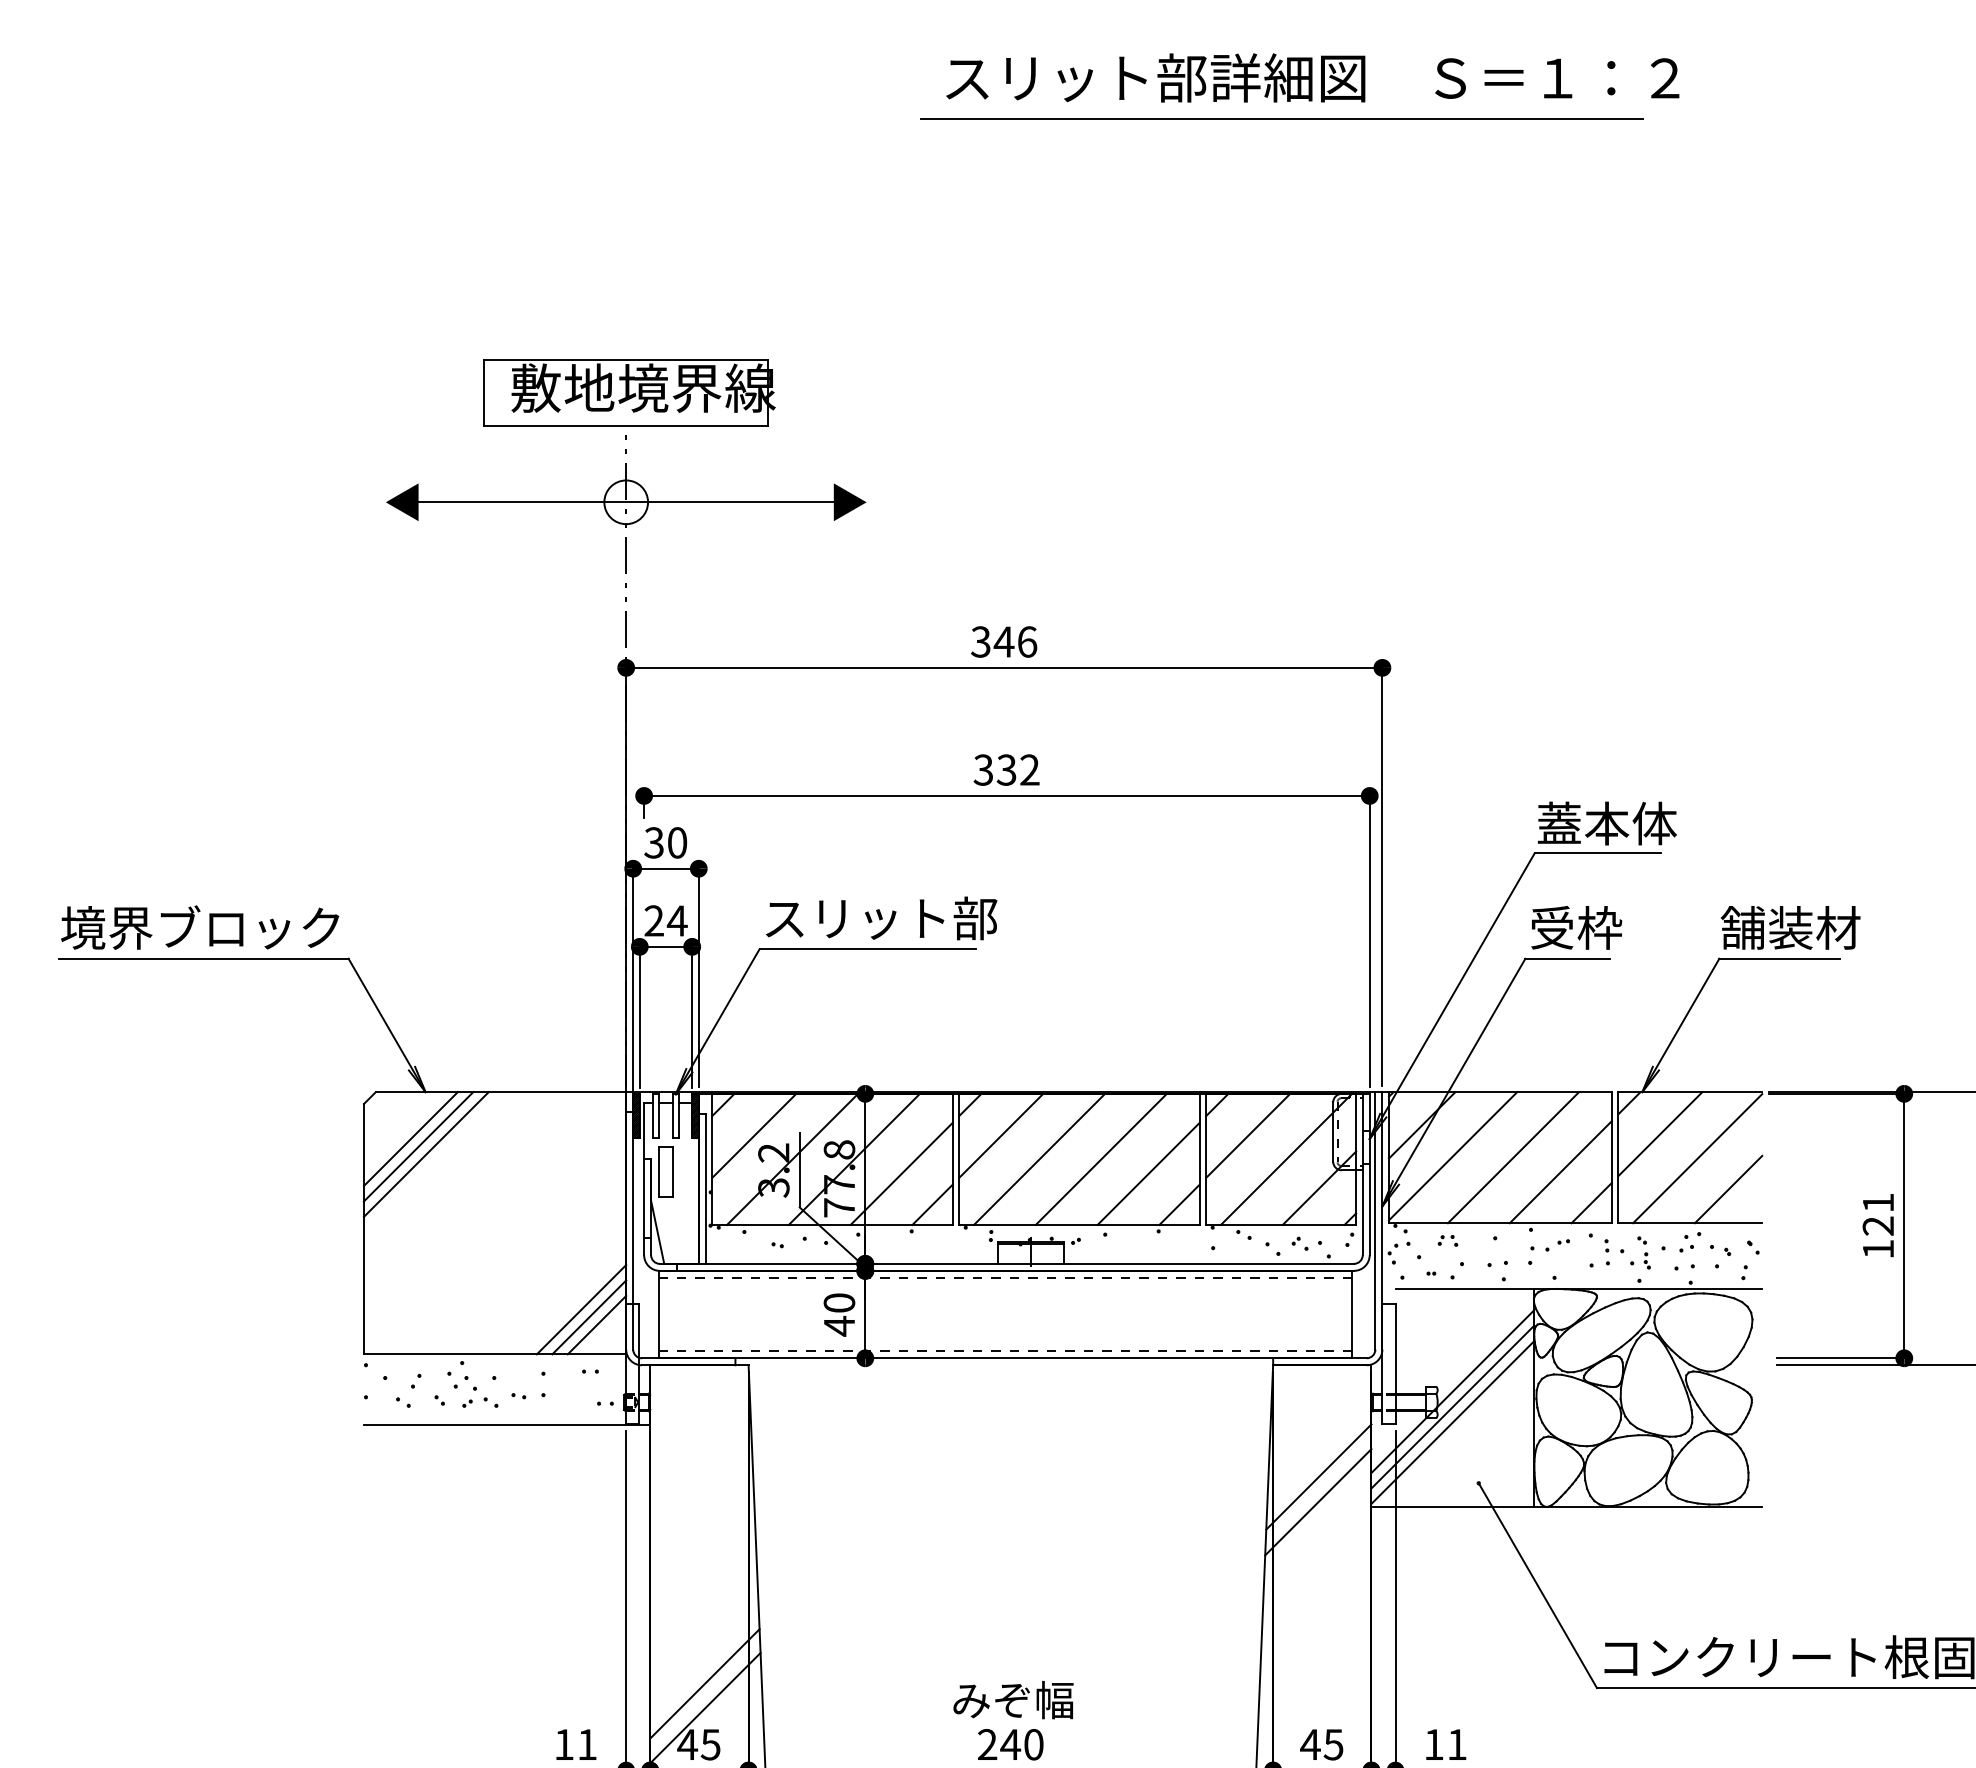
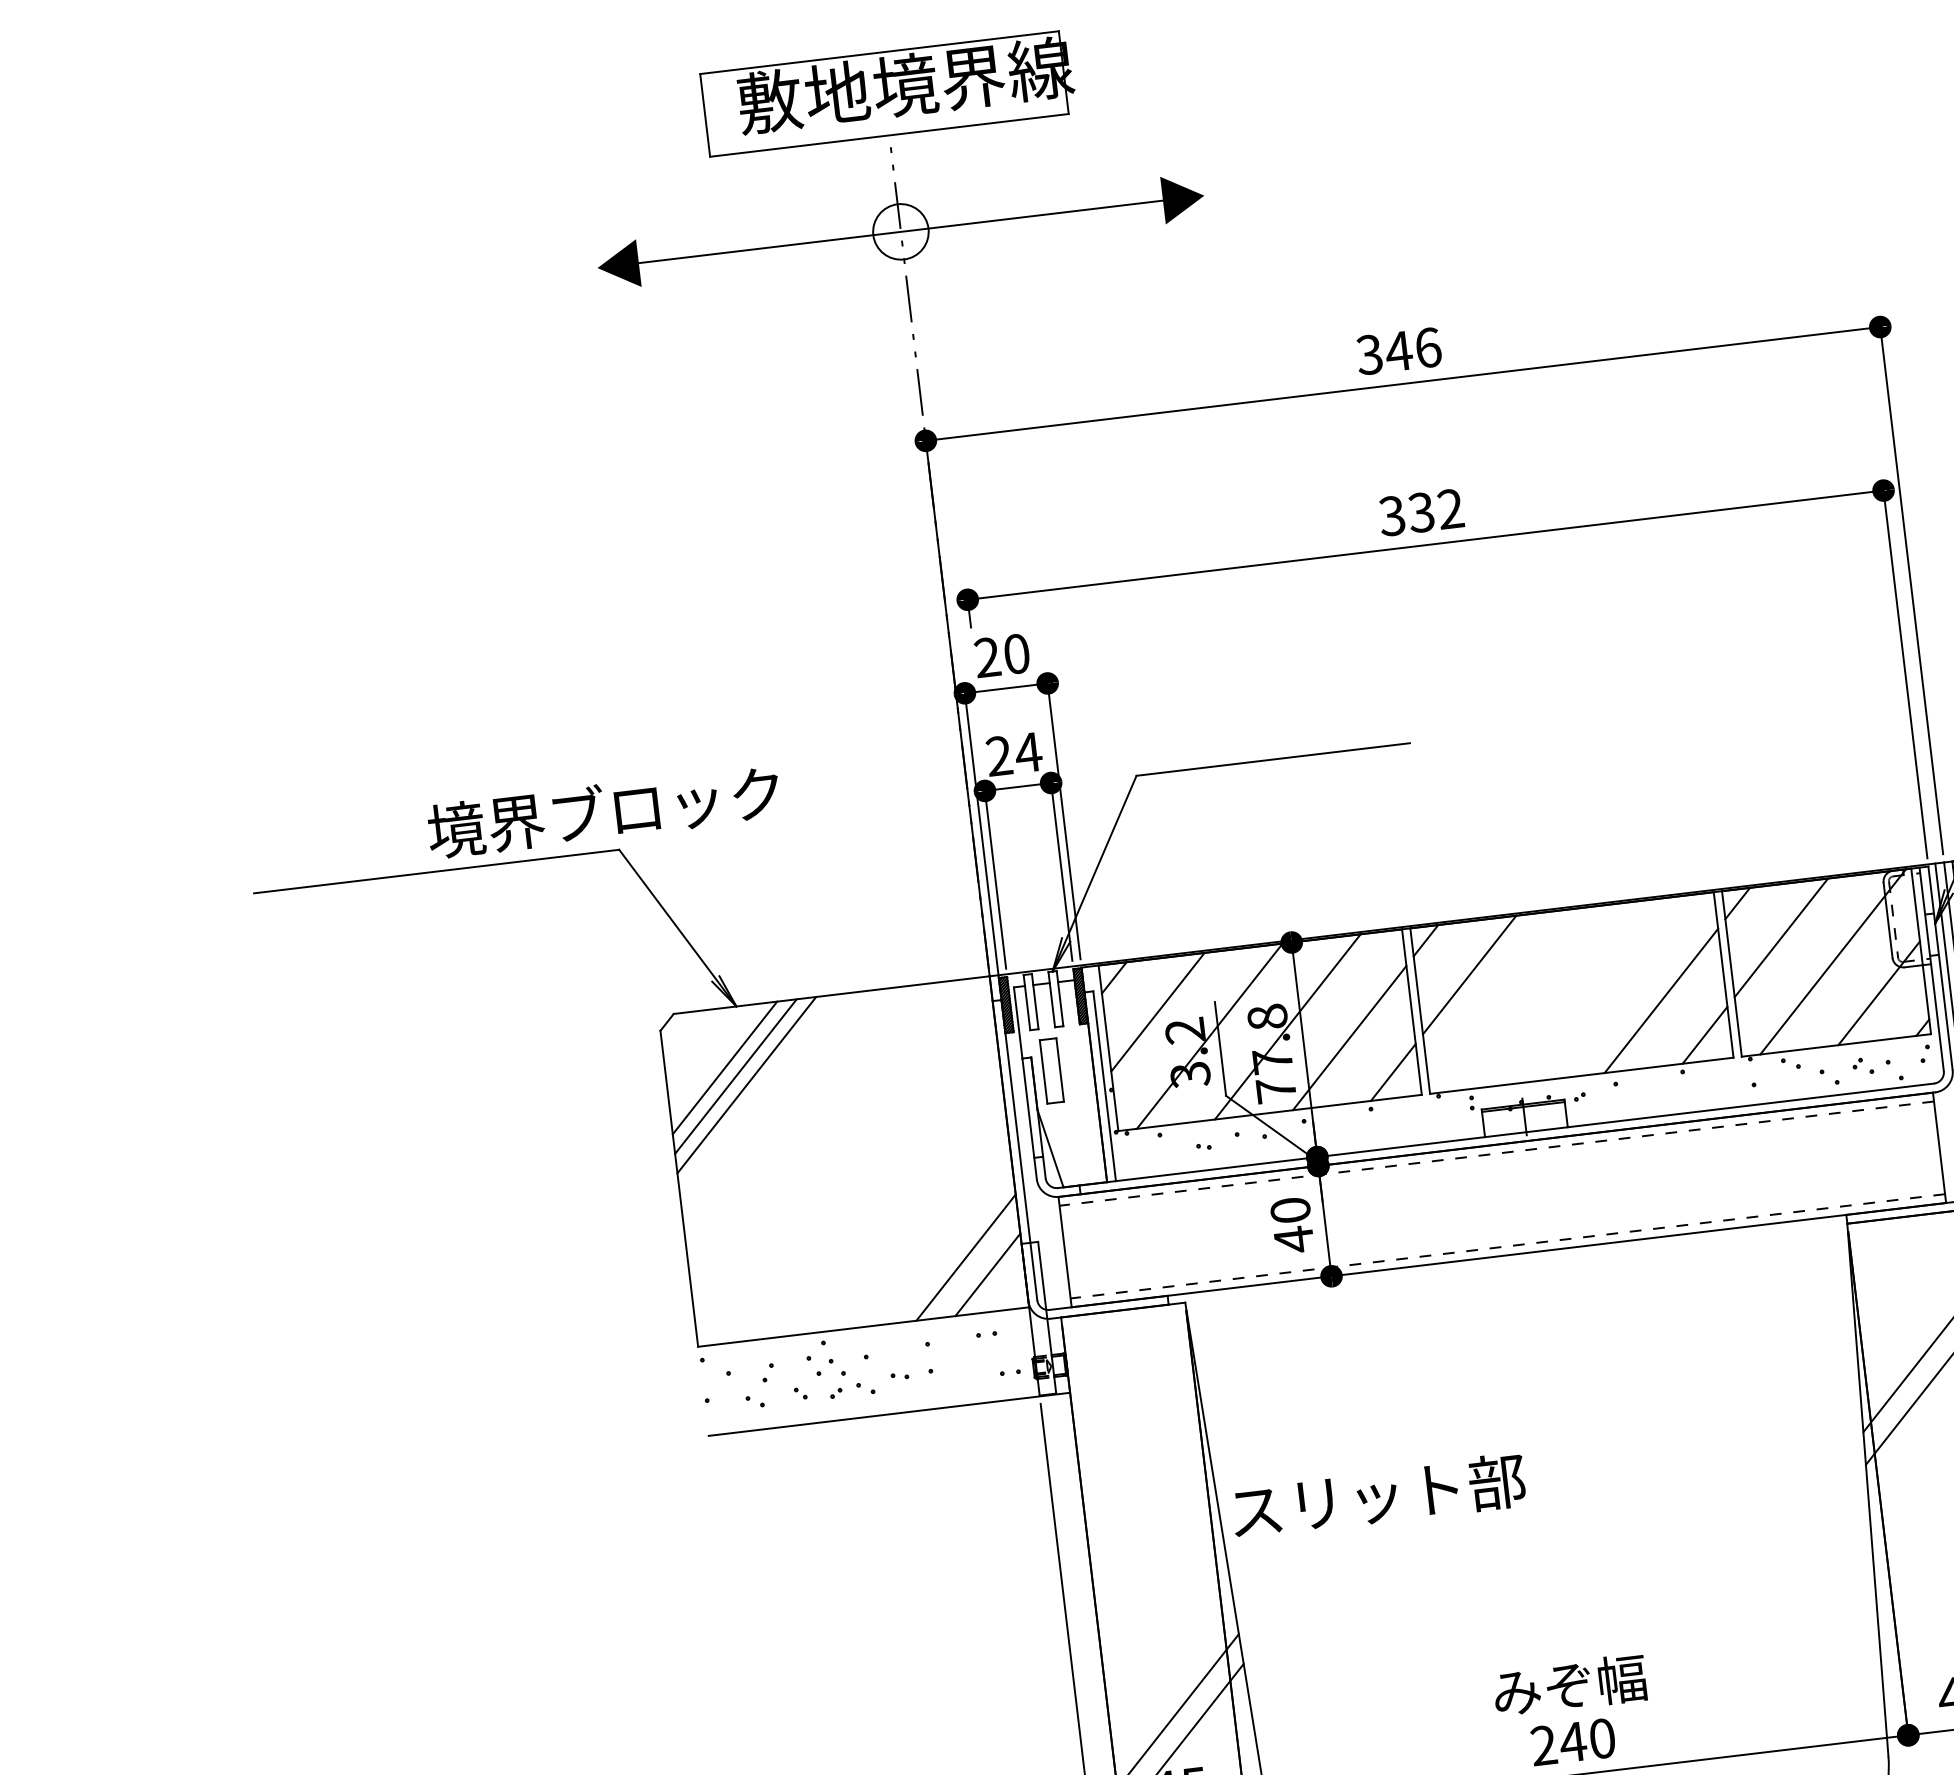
text: (653, 842) -> (986, 657), 30 -> 20
text: (881, 918) -> (1378, 1496), moved
text: (200, 927) -> (604, 811), moved
line: (1039, 1158) -> (1521, 997), removed
line: (1100, 1158) -> (1598, 988), removed
line: (589, 1317) -> (977, 1266), removed

